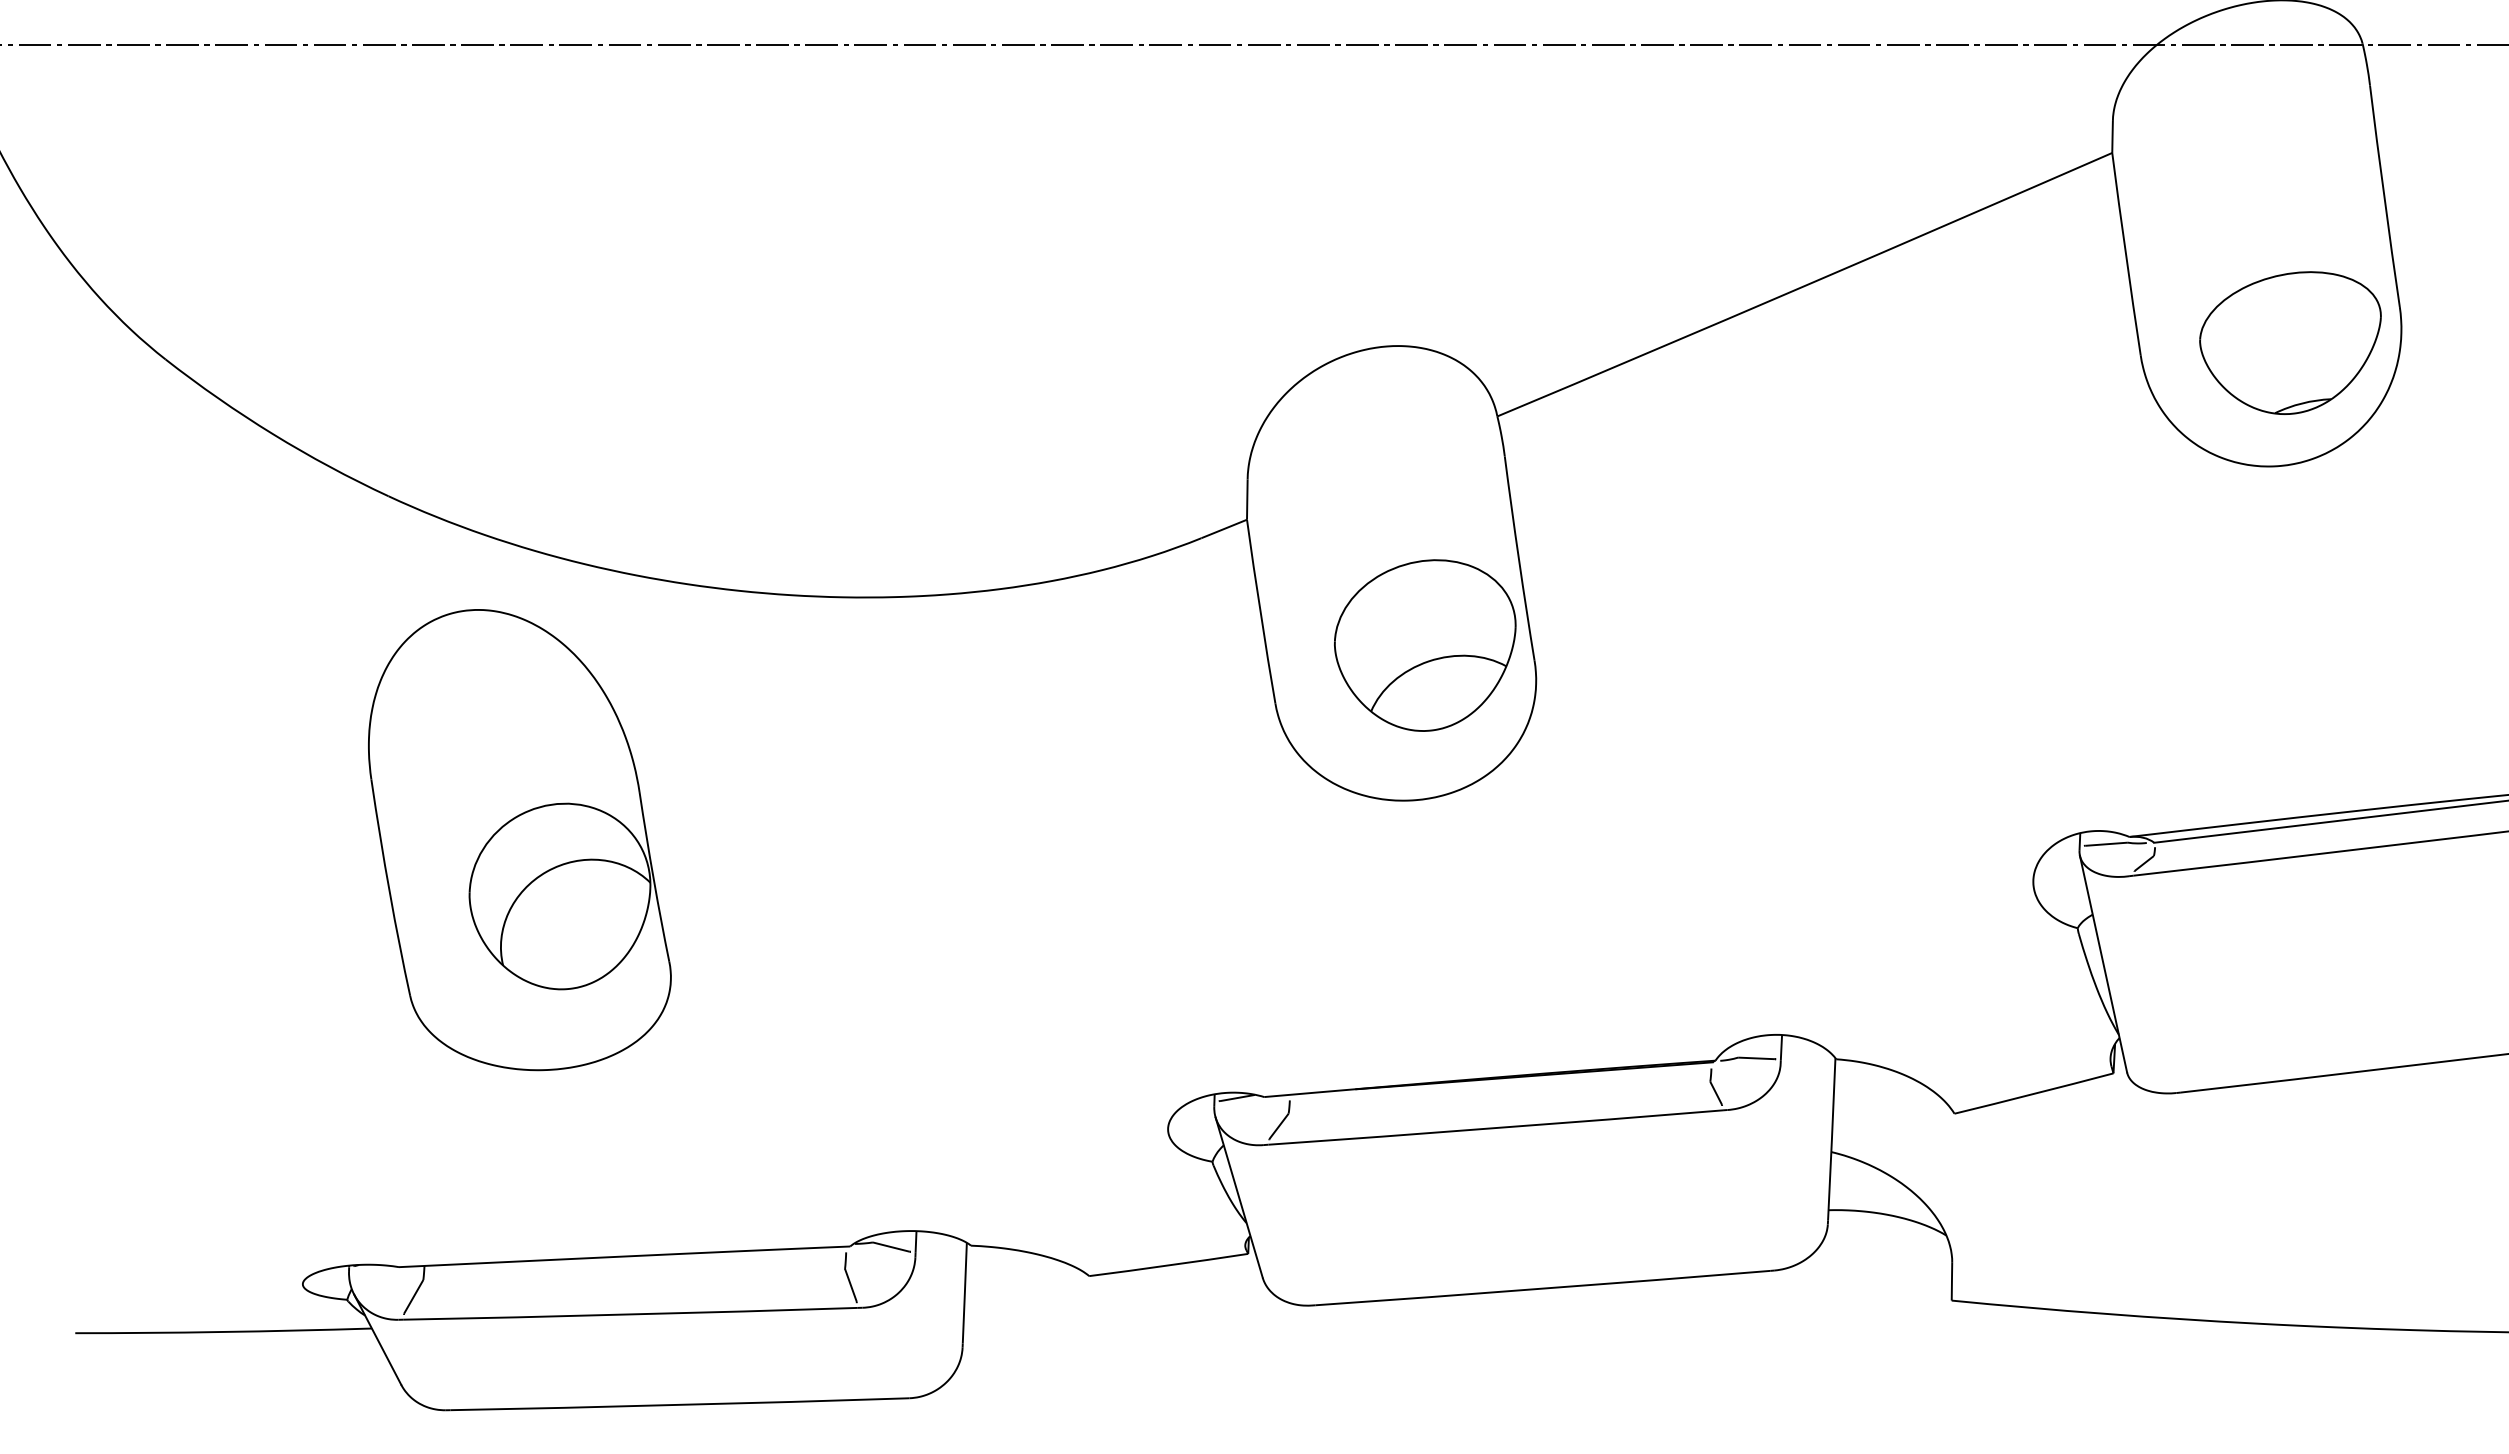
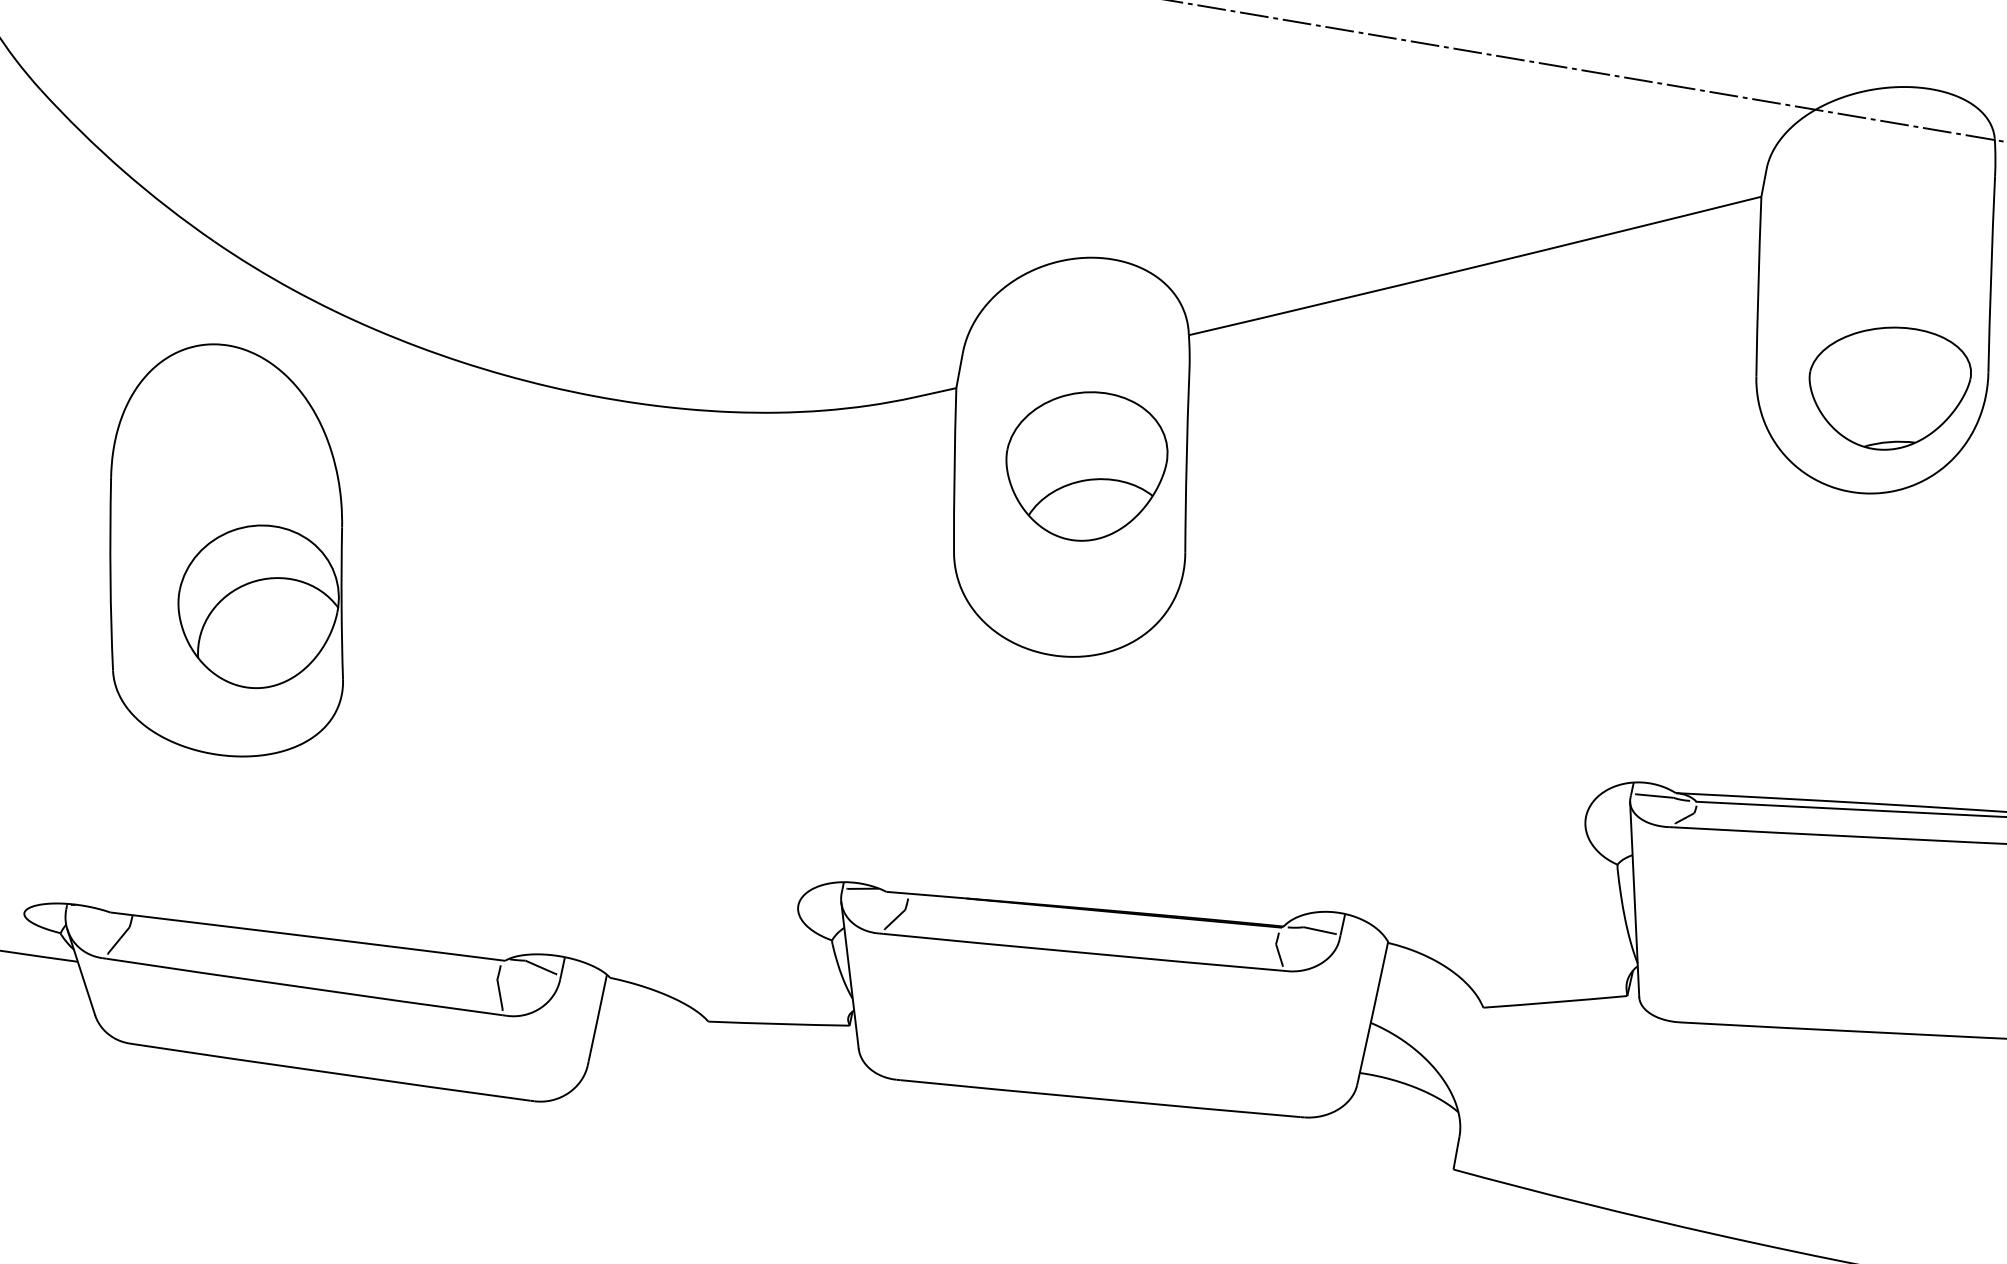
part: (1425, 645) -> (1085, 466), moved
part: (519, 840) -> (230, 551), moved

